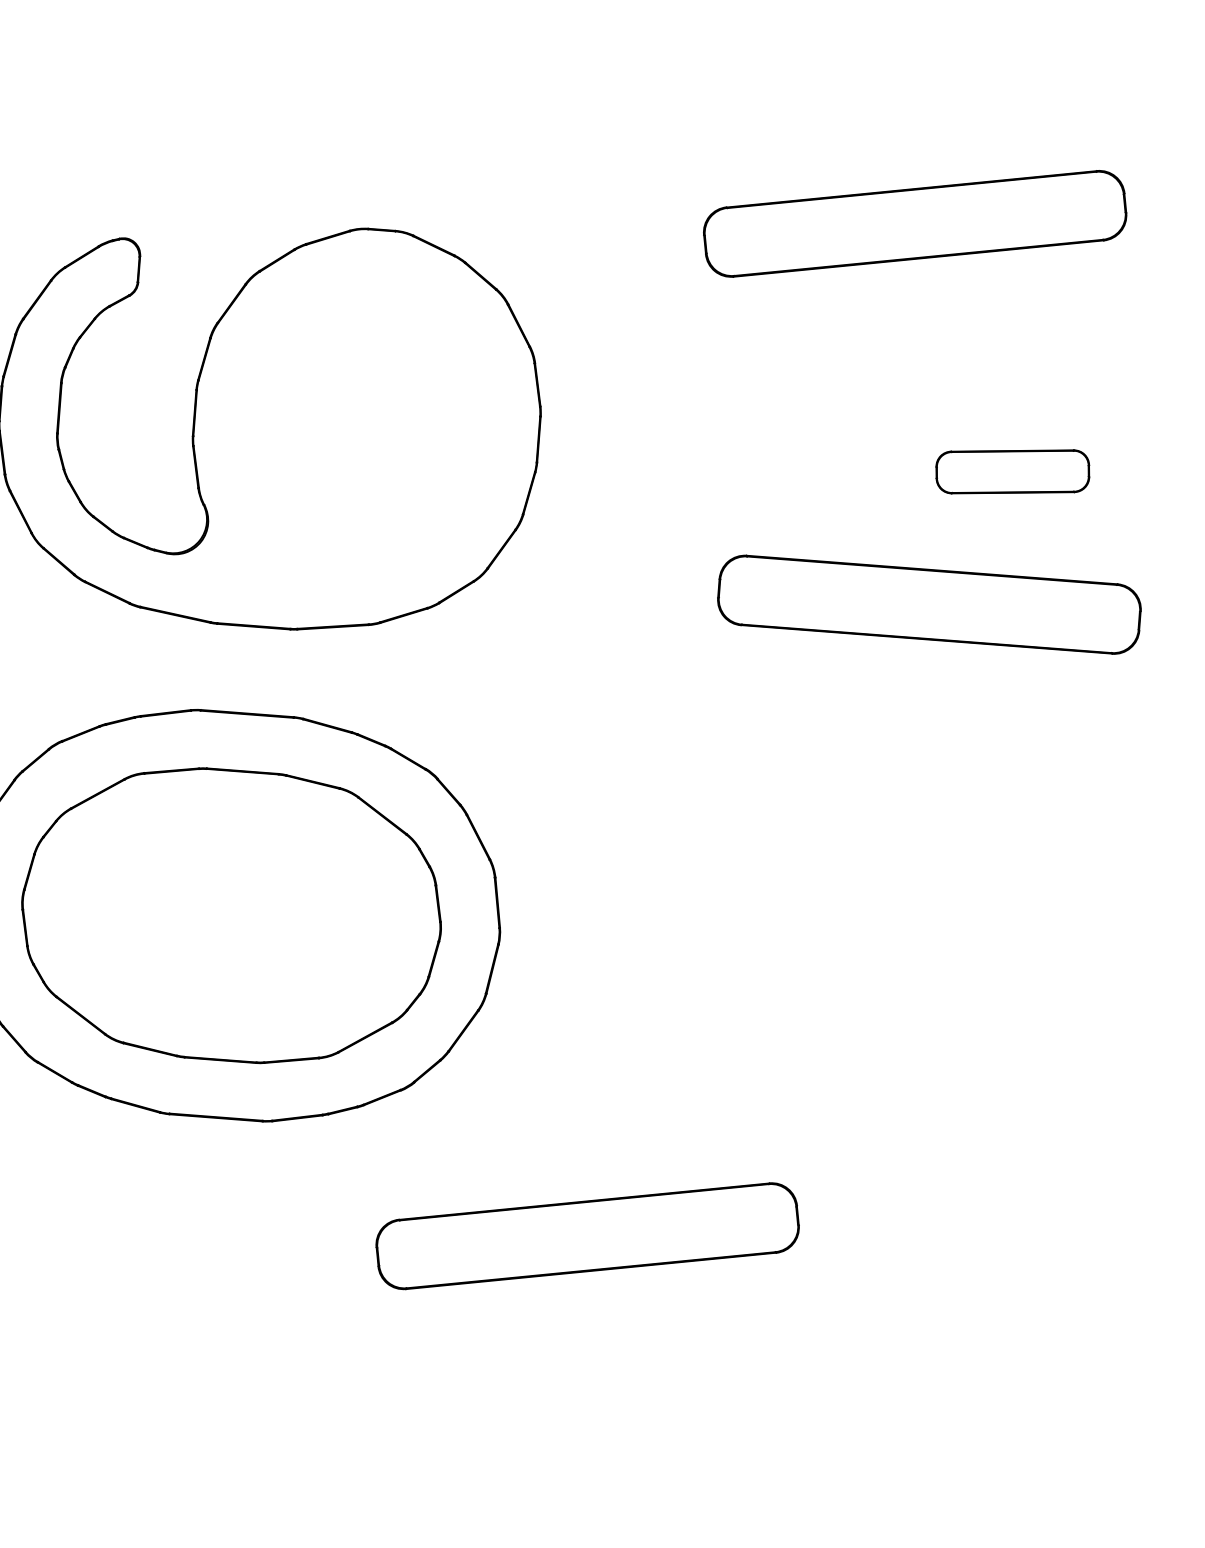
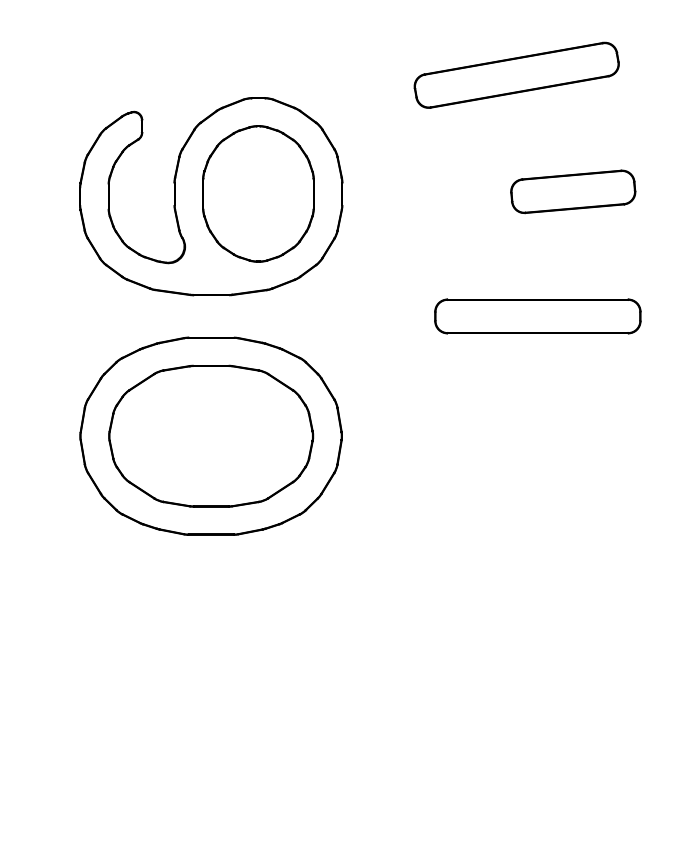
part: (366, 425) -> (258, 193), added
part: (1013, 471) -> (573, 191), size x1.67
part: (928, 604) -> (537, 316), moved
part: (587, 1234) -> (395, 577), removed

